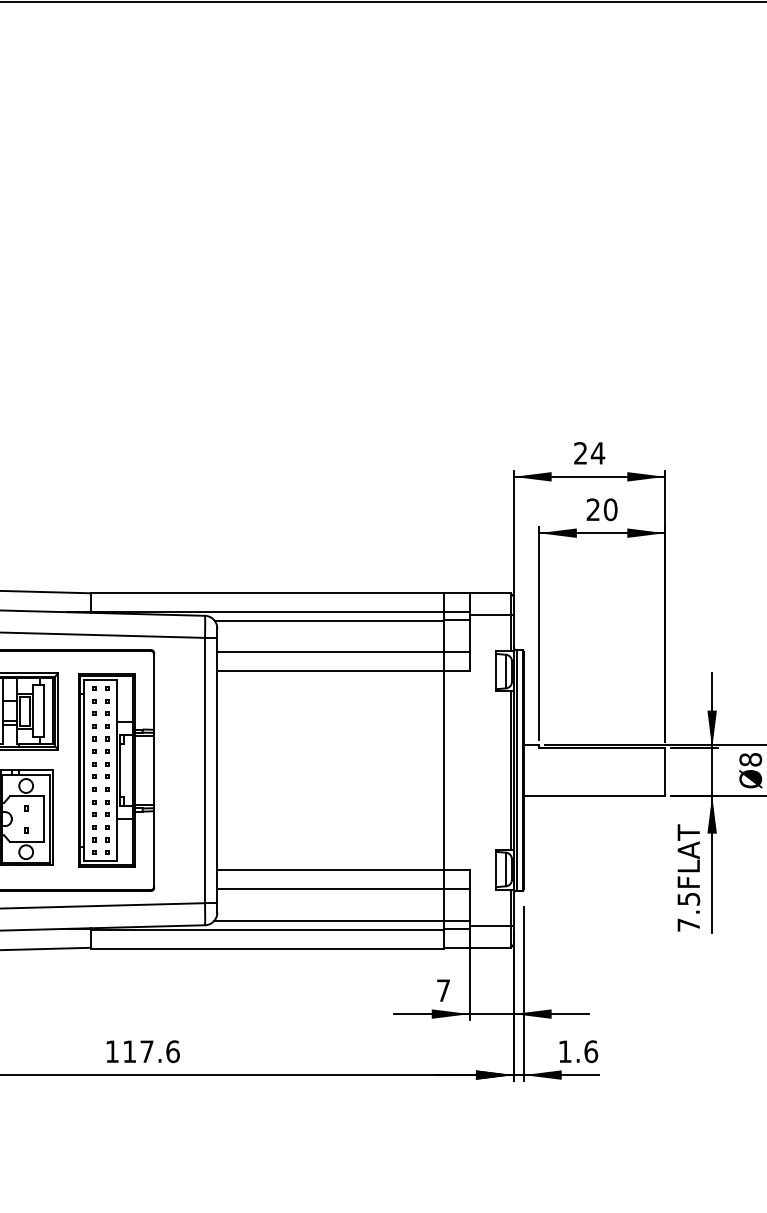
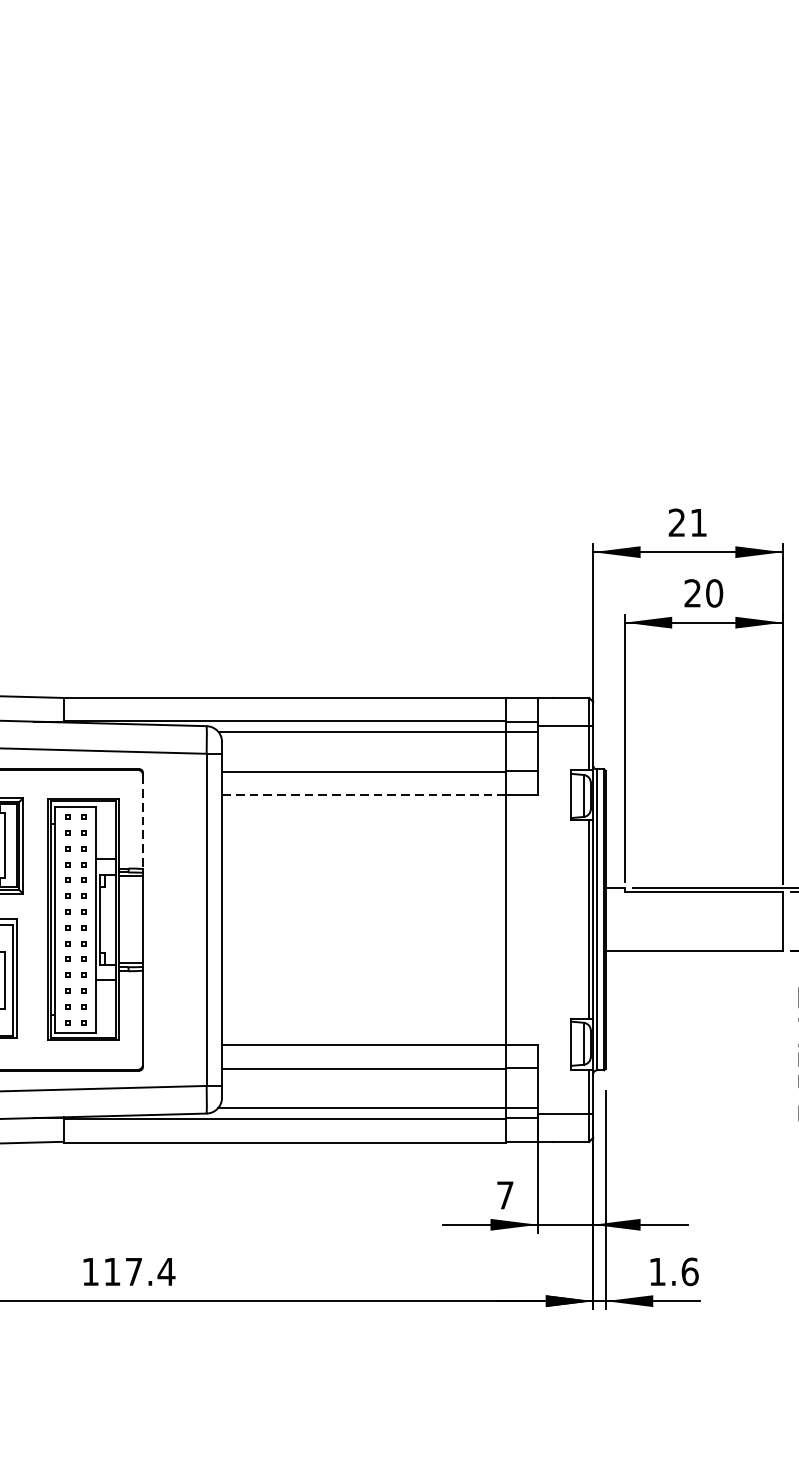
text: (597, 453) -> (698, 522), 24 -> 21
line: (330, 671) -> (363, 795), solid -> dashed
line: (154, 693) -> (143, 823), solid -> dashed
text: (172, 1051) -> (165, 1271), 117.6 -> 117.4

